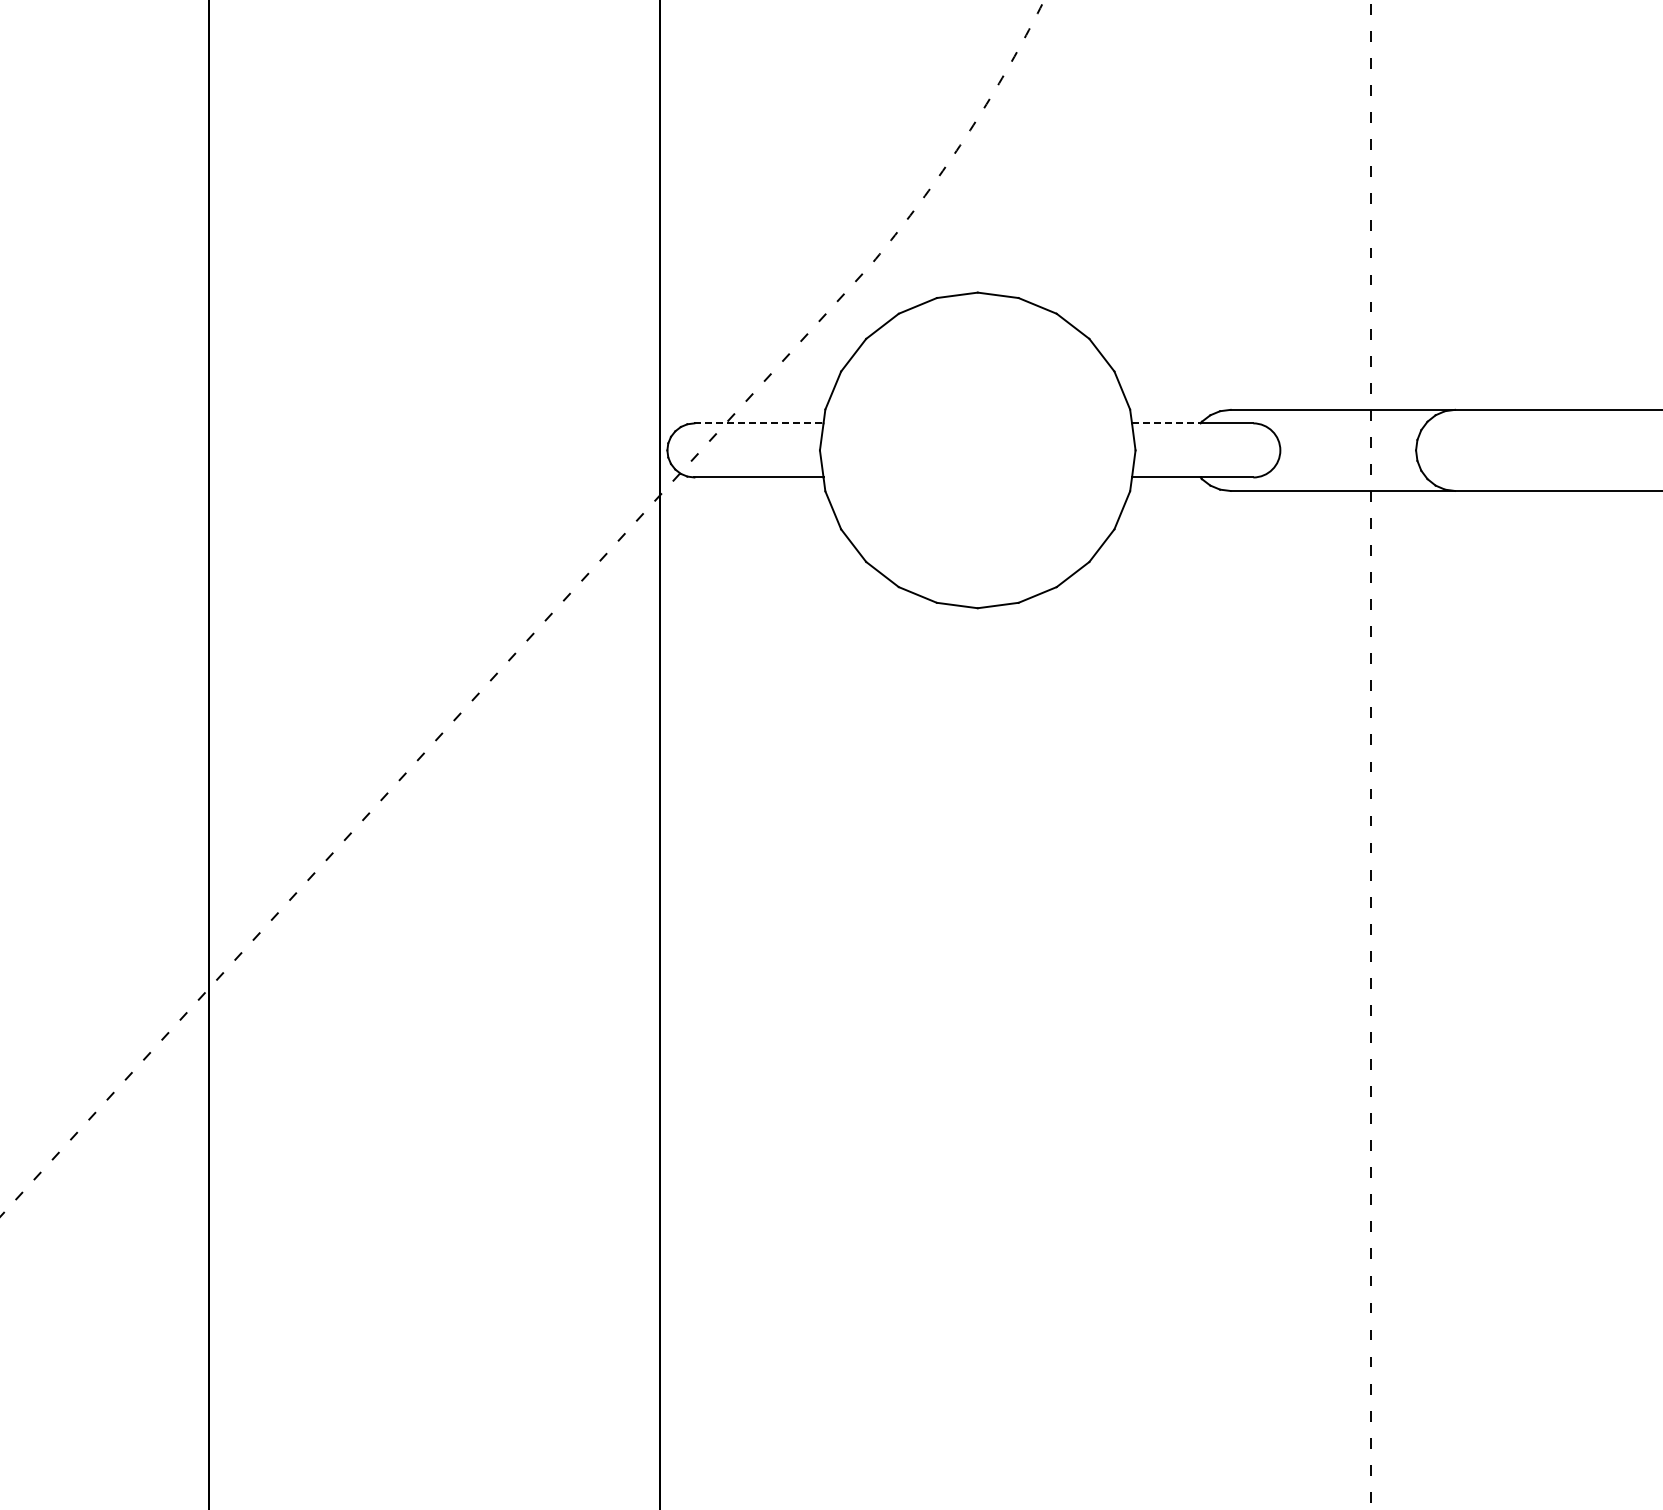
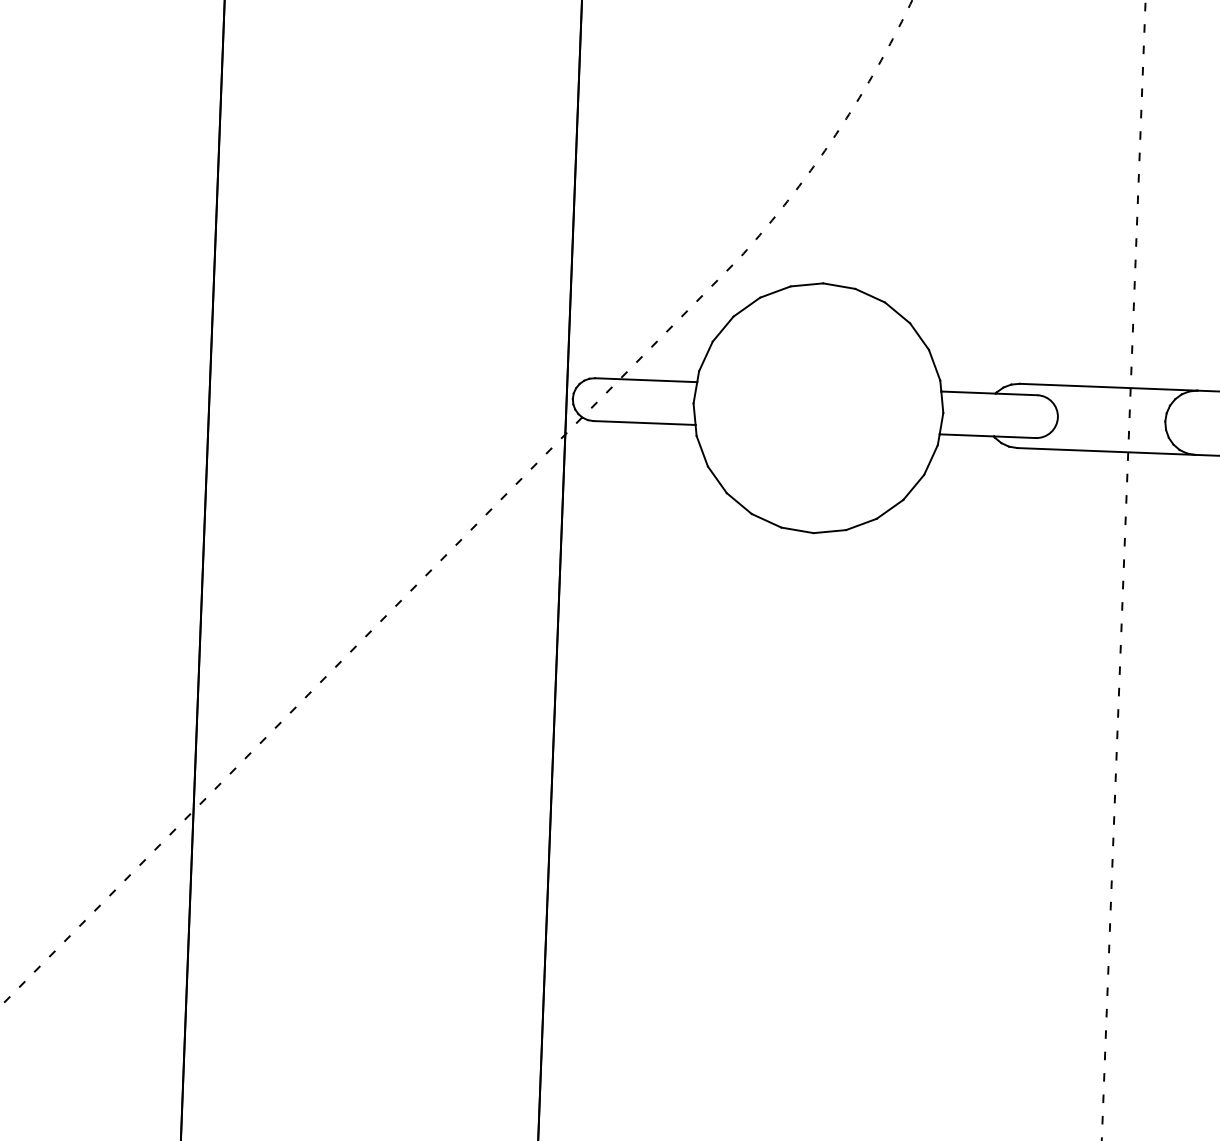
line: (759, 423) -> (646, 380), dashed -> solid
line: (1166, 423) -> (968, 392), dashed -> solid

